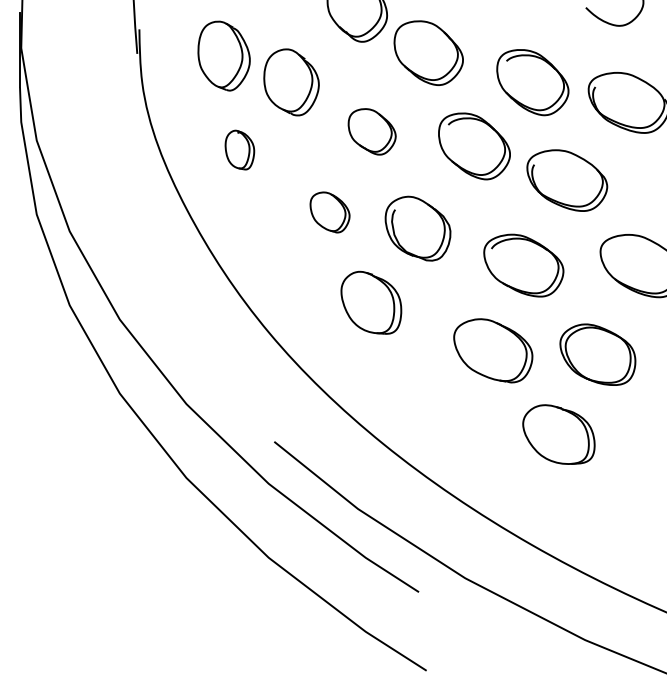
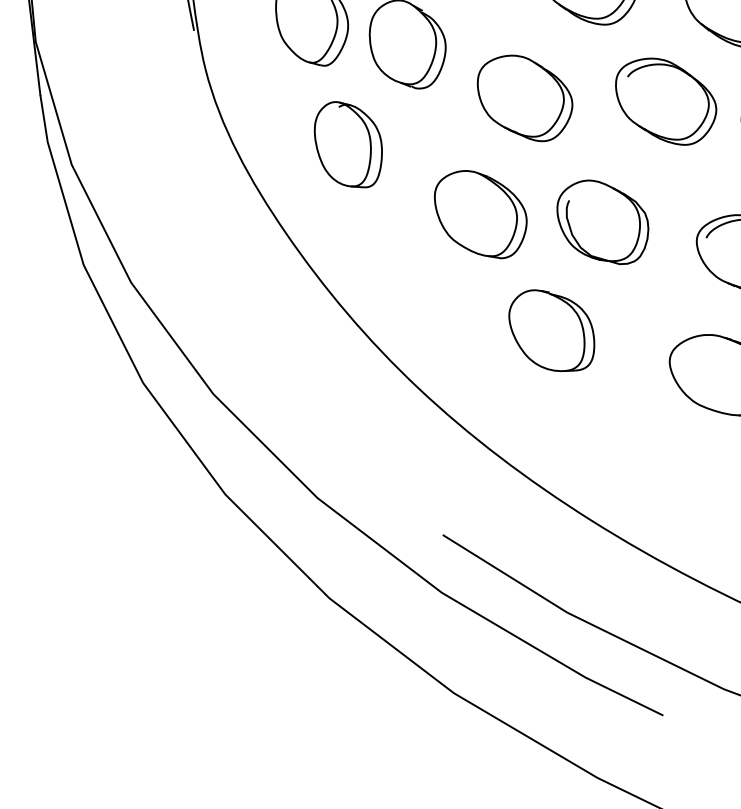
part: (371, 131) -> (524, 98), size x1.43
part: (239, 149) -> (348, 144), size x1.67
part: (329, 212) -> (480, 214), size x1.67

